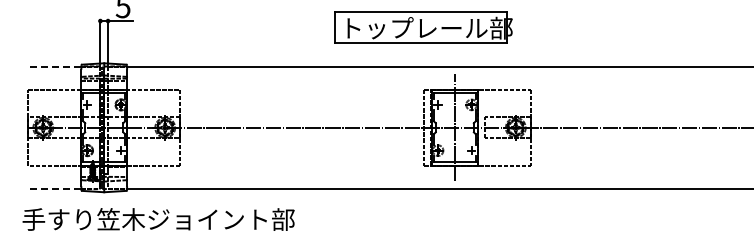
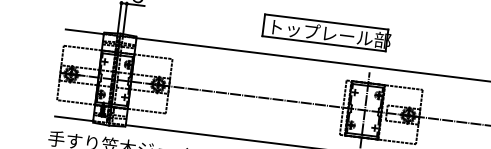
part: (423, 27) -> (327, 33), moved
line: (54, 66) -> (84, 31), dashed -> solid
line: (54, 188) -> (74, 118), dashed -> solid

